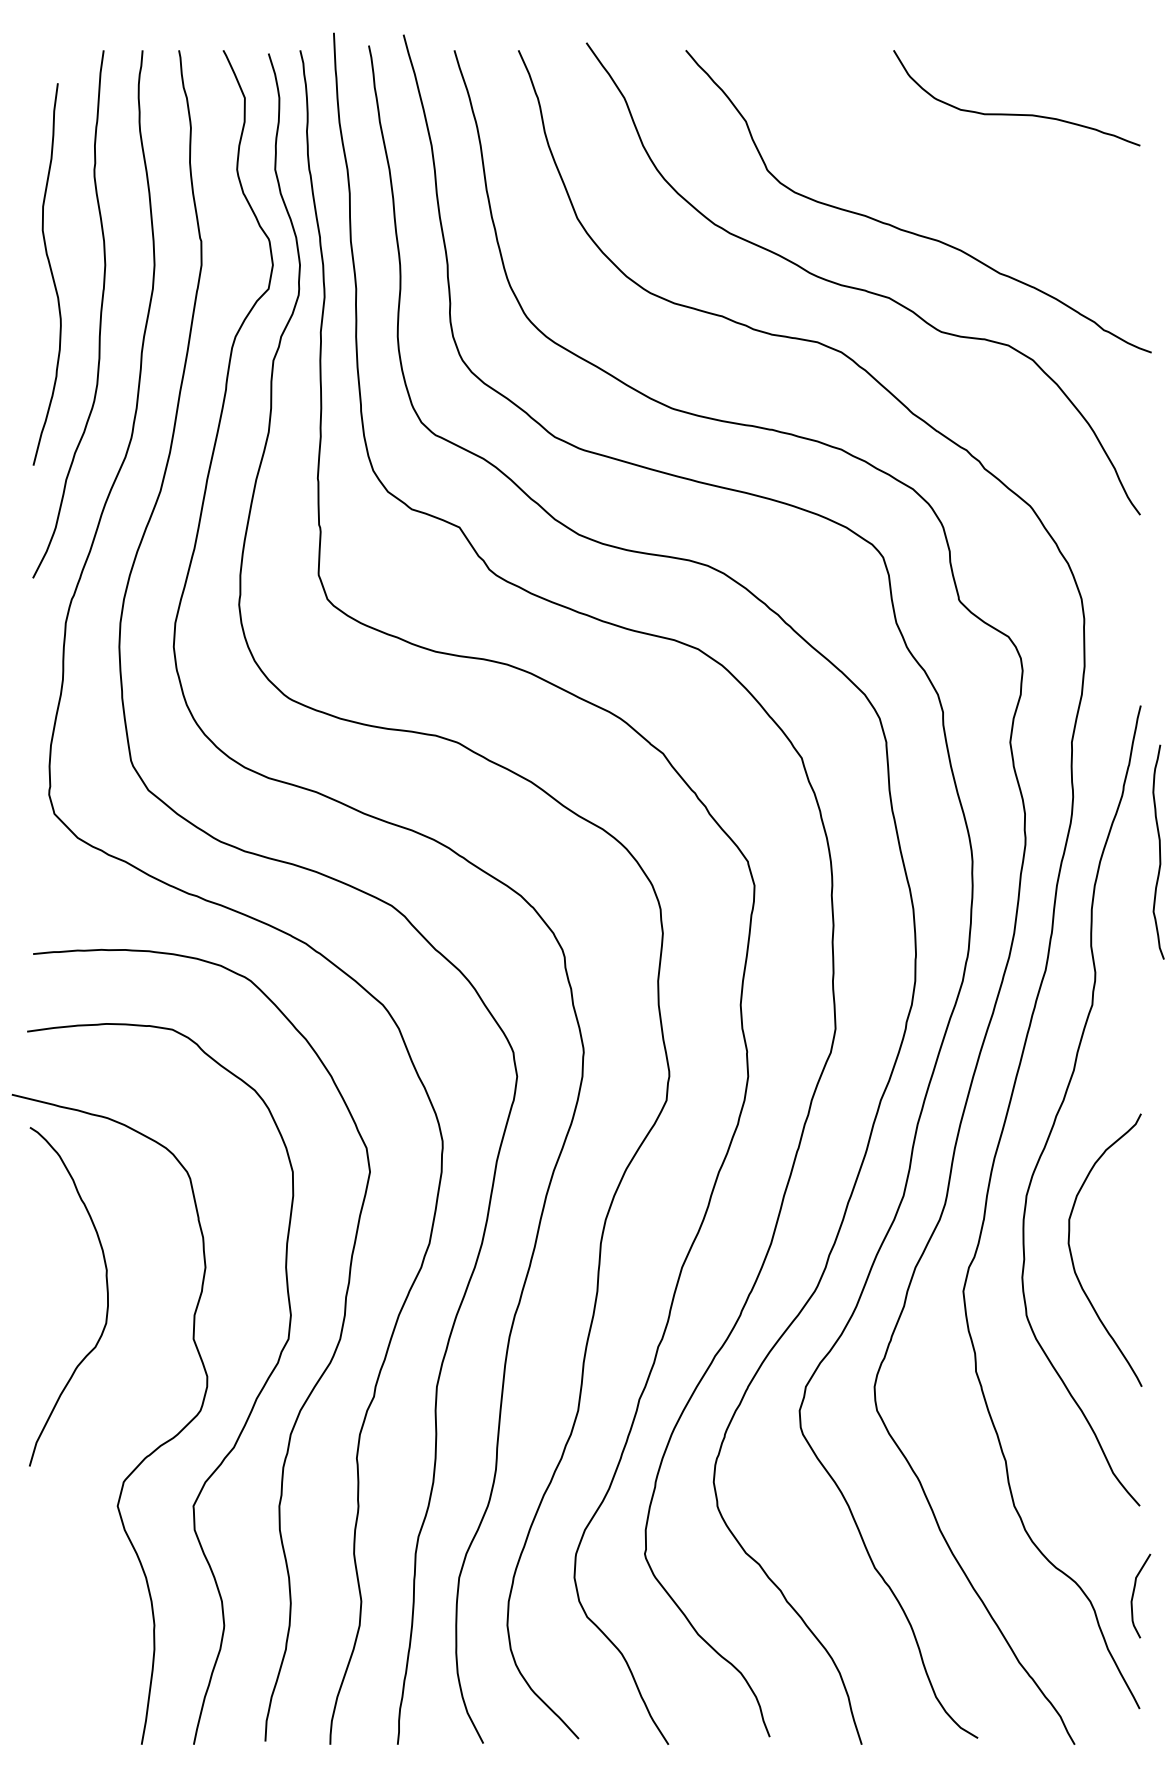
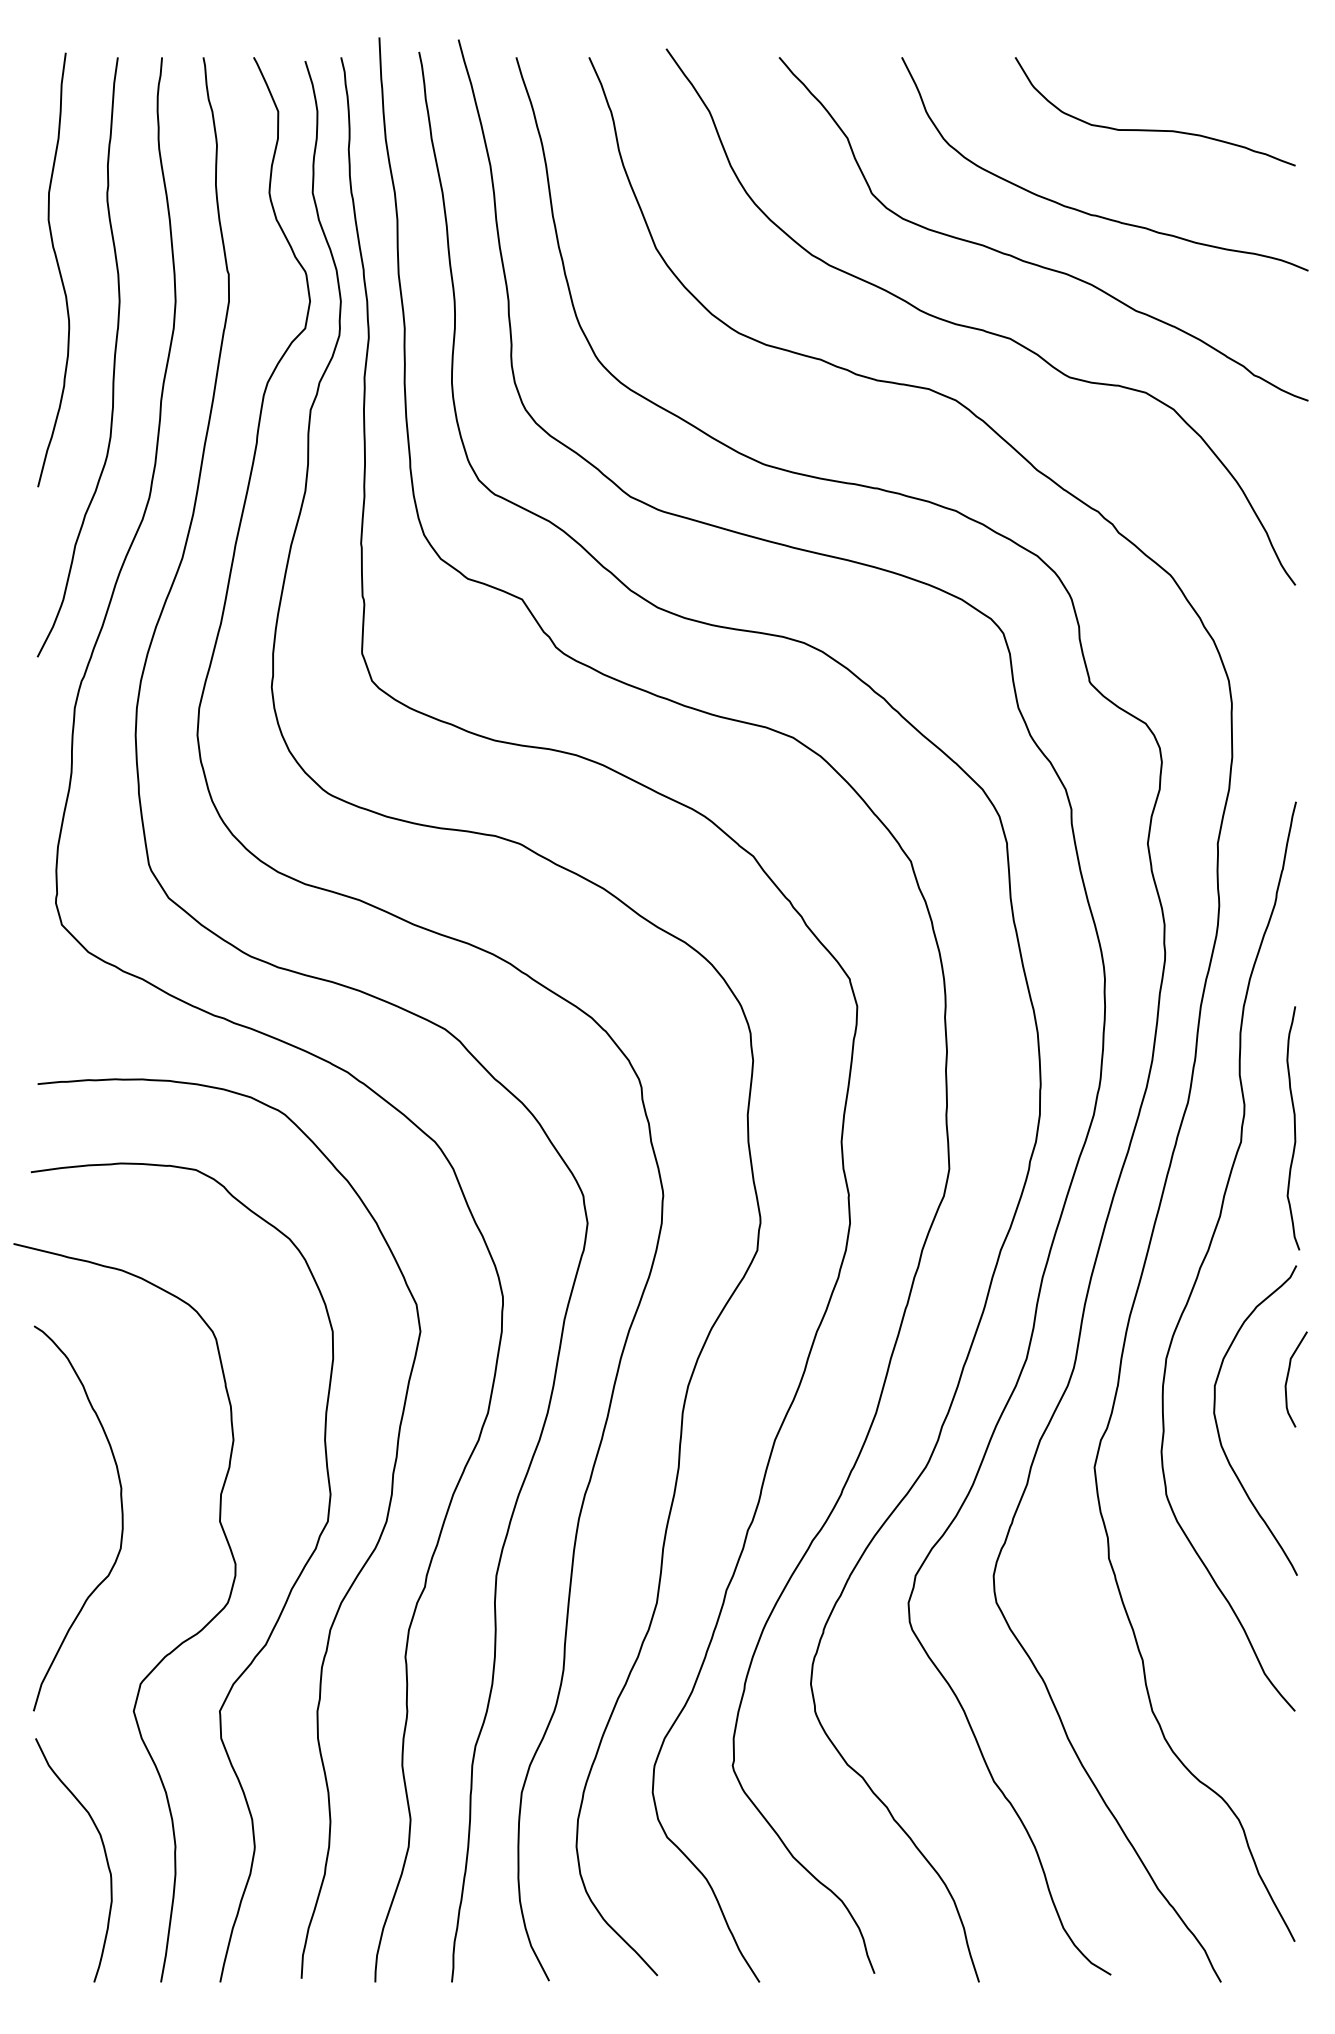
curve: (965, 188) -> (1096, 214), added
curve: (50, 272) -> (57, 267), moved
curve: (1159, 852) -> (1294, 1128), moved
curve: (106, 1296) -> (121, 1518), moved
curve: (1134, 1594) -> (1288, 1377), moved
curve: (91, 1632) -> (104, 1854), added

